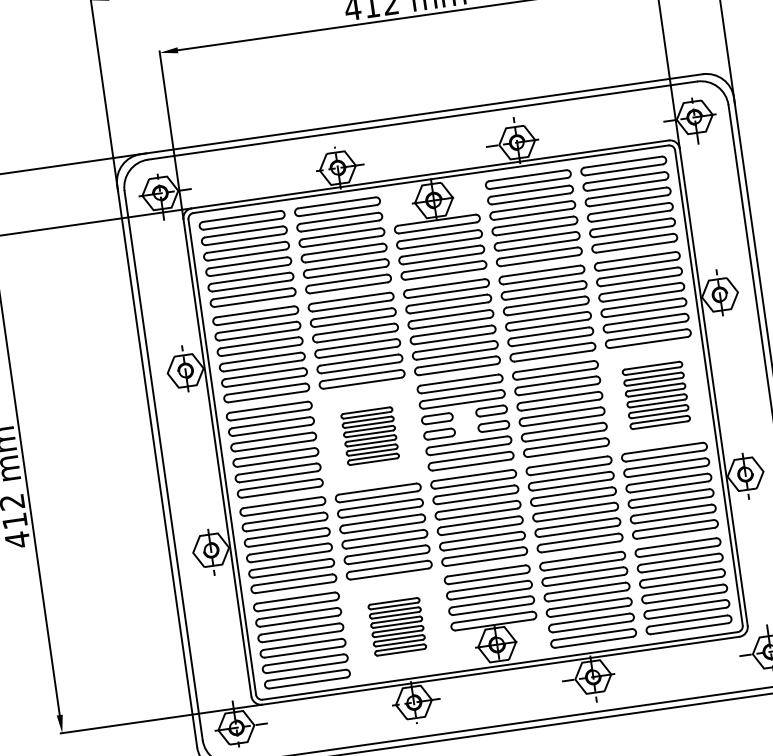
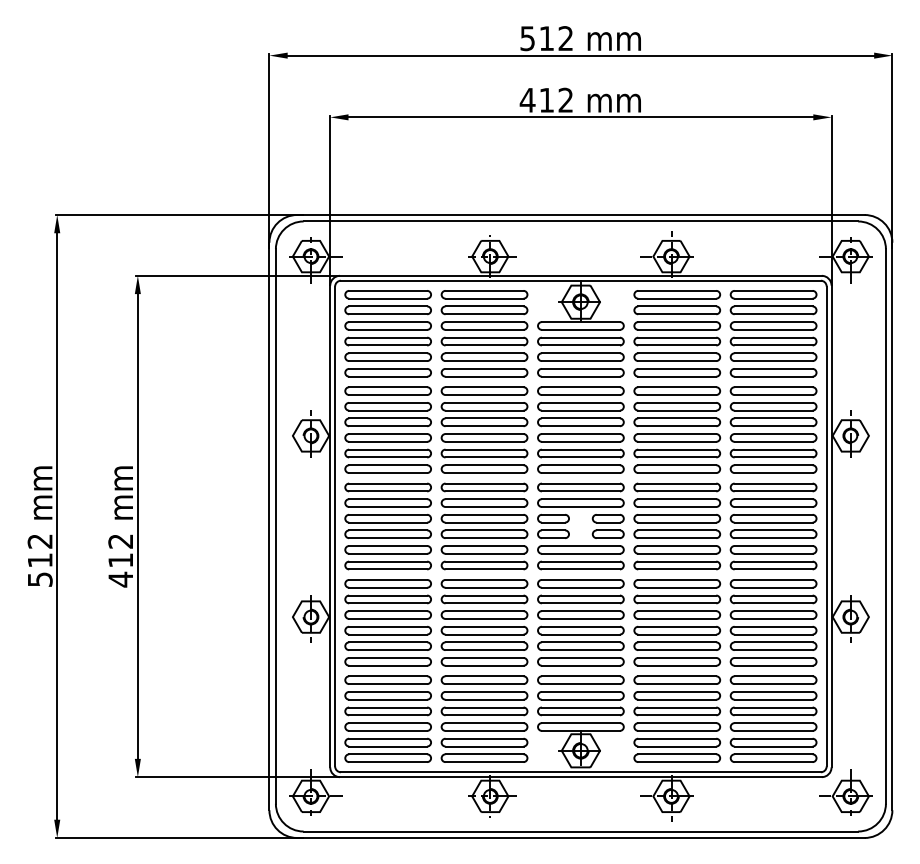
part: (656, 395) -> (773, 526), size x1.43
part: (370, 436) -> (484, 526), size x1.67
part: (397, 626) -> (484, 718), size x1.67

